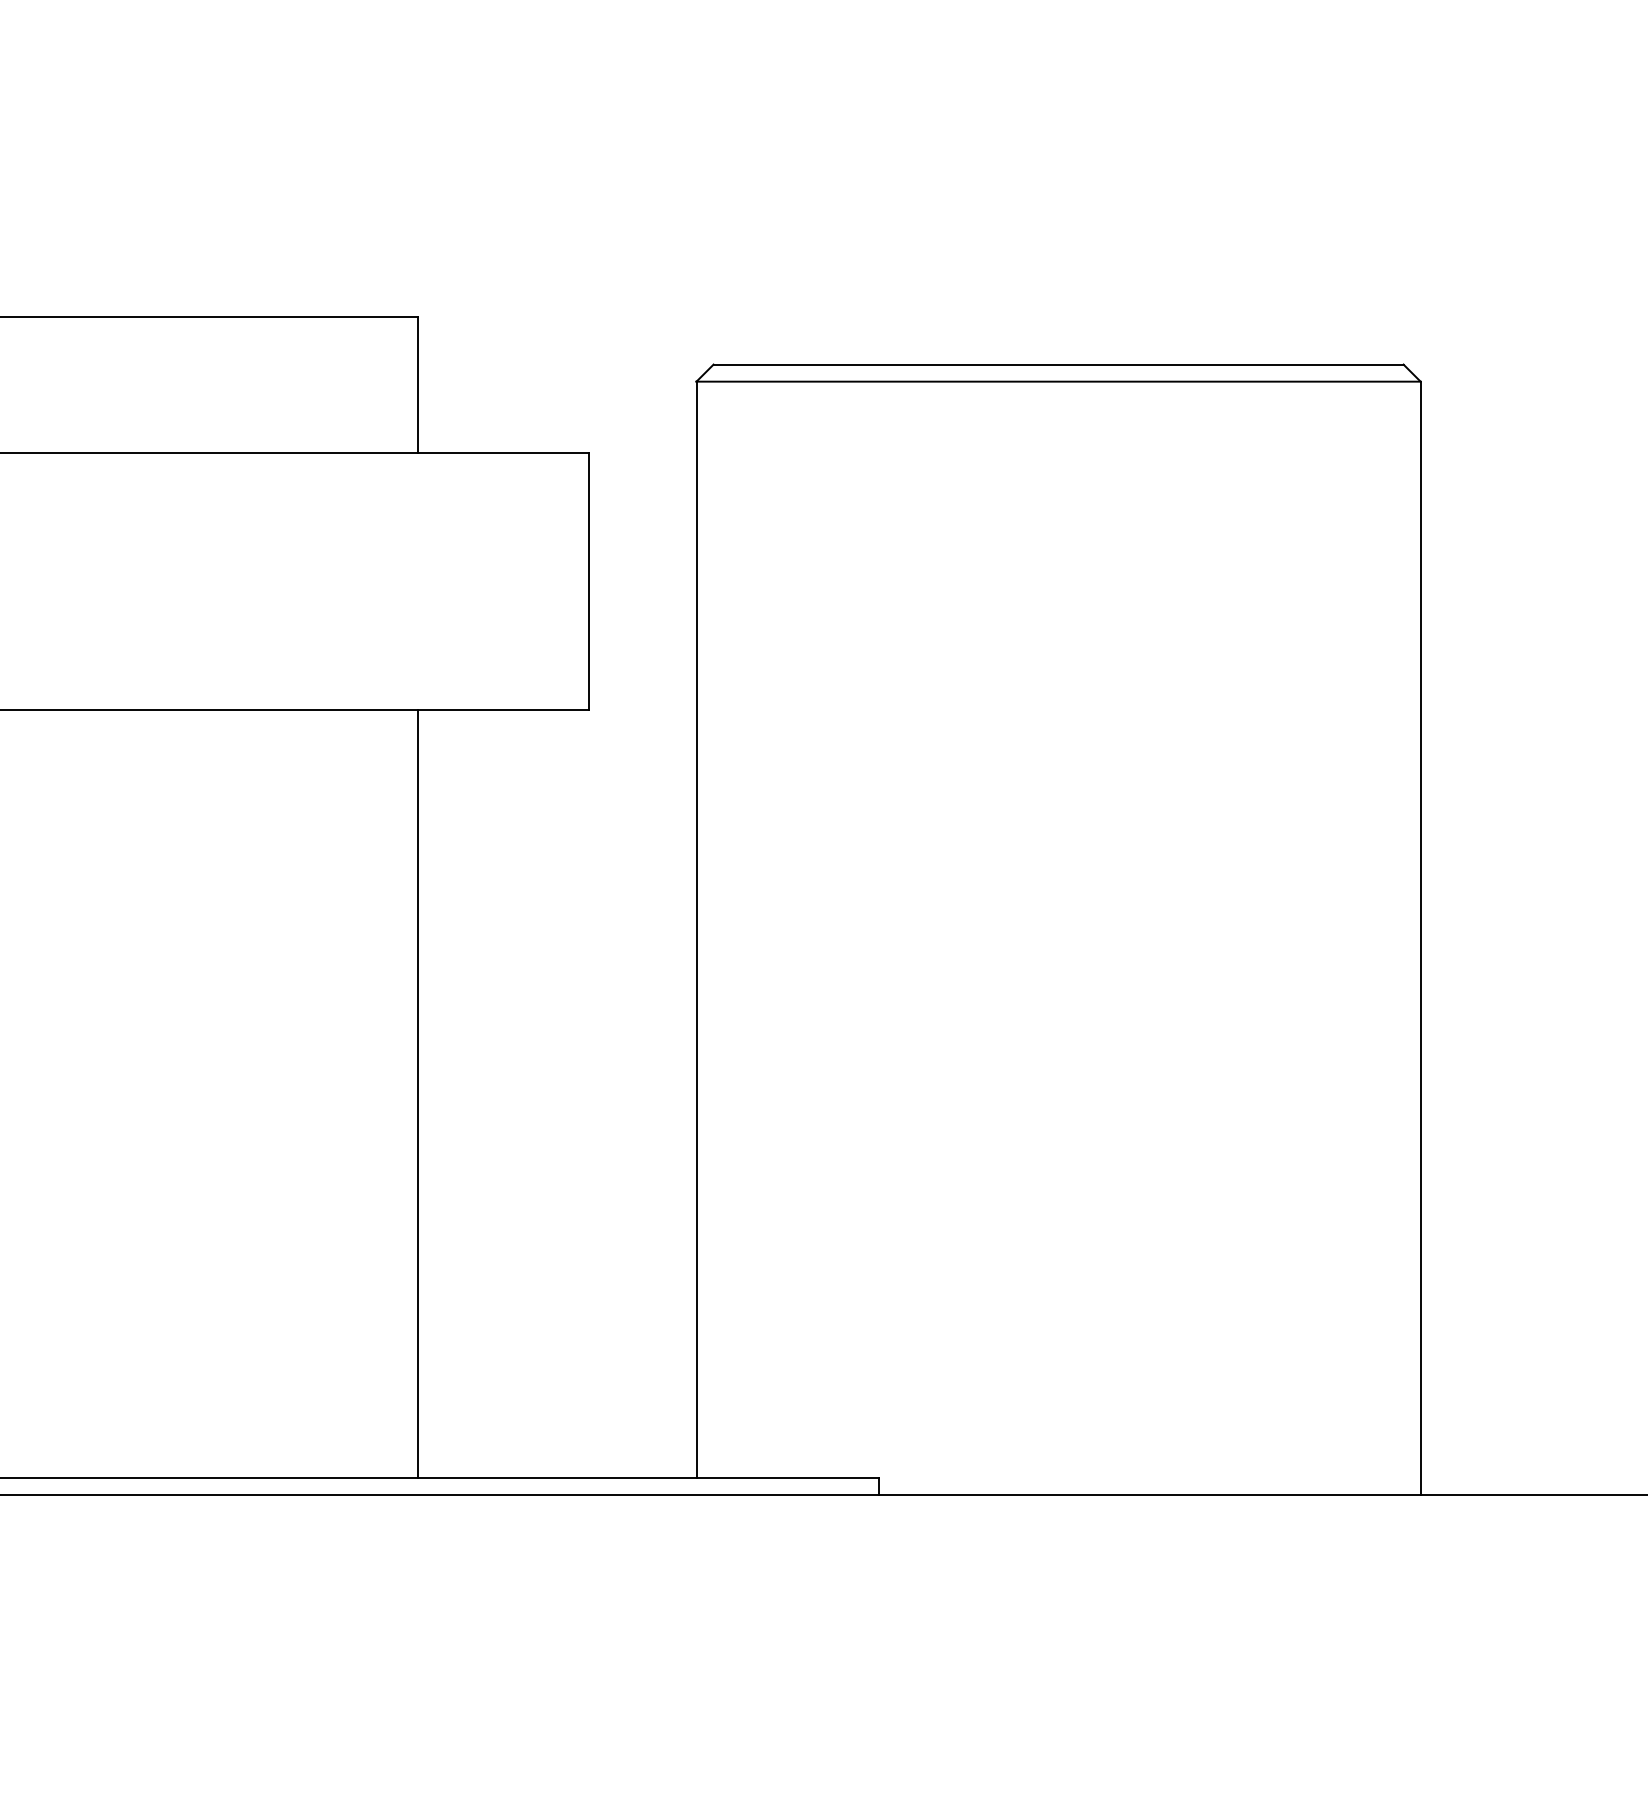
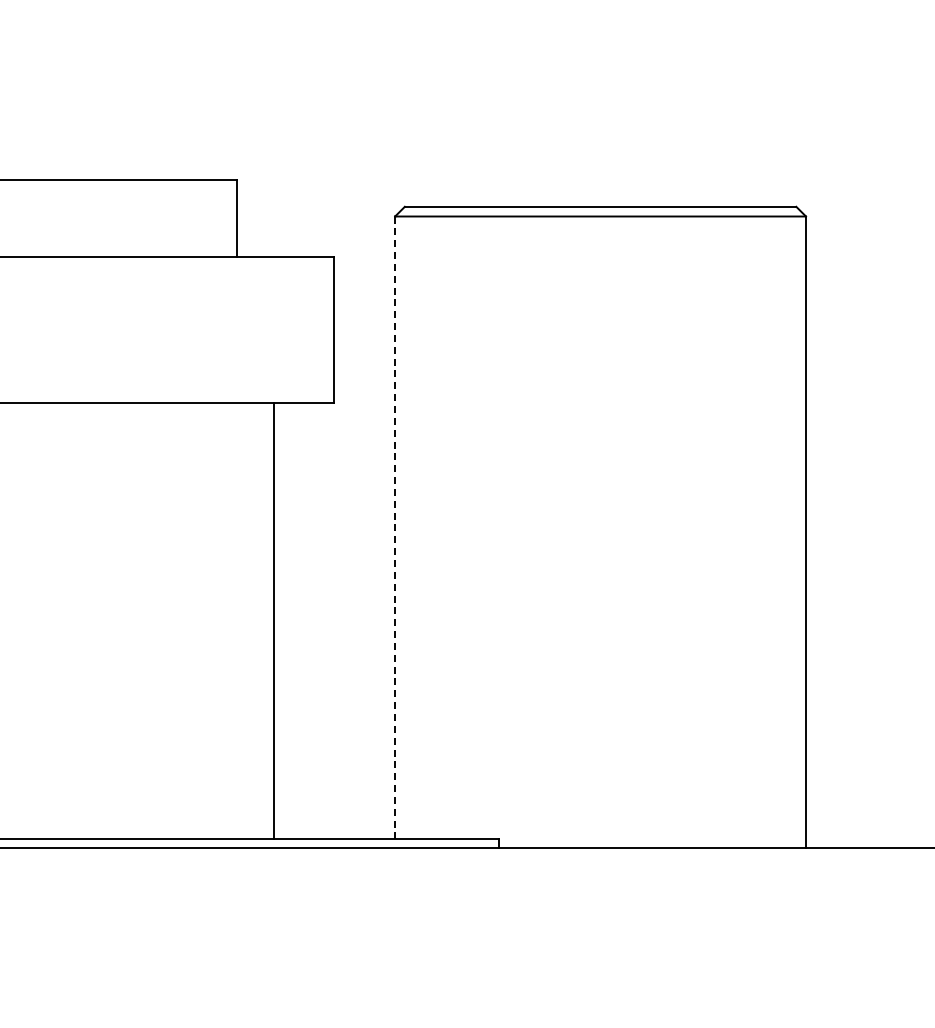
line: (697, 931) -> (395, 528), solid -> dashed
line: (418, 1093) -> (274, 620), moved

